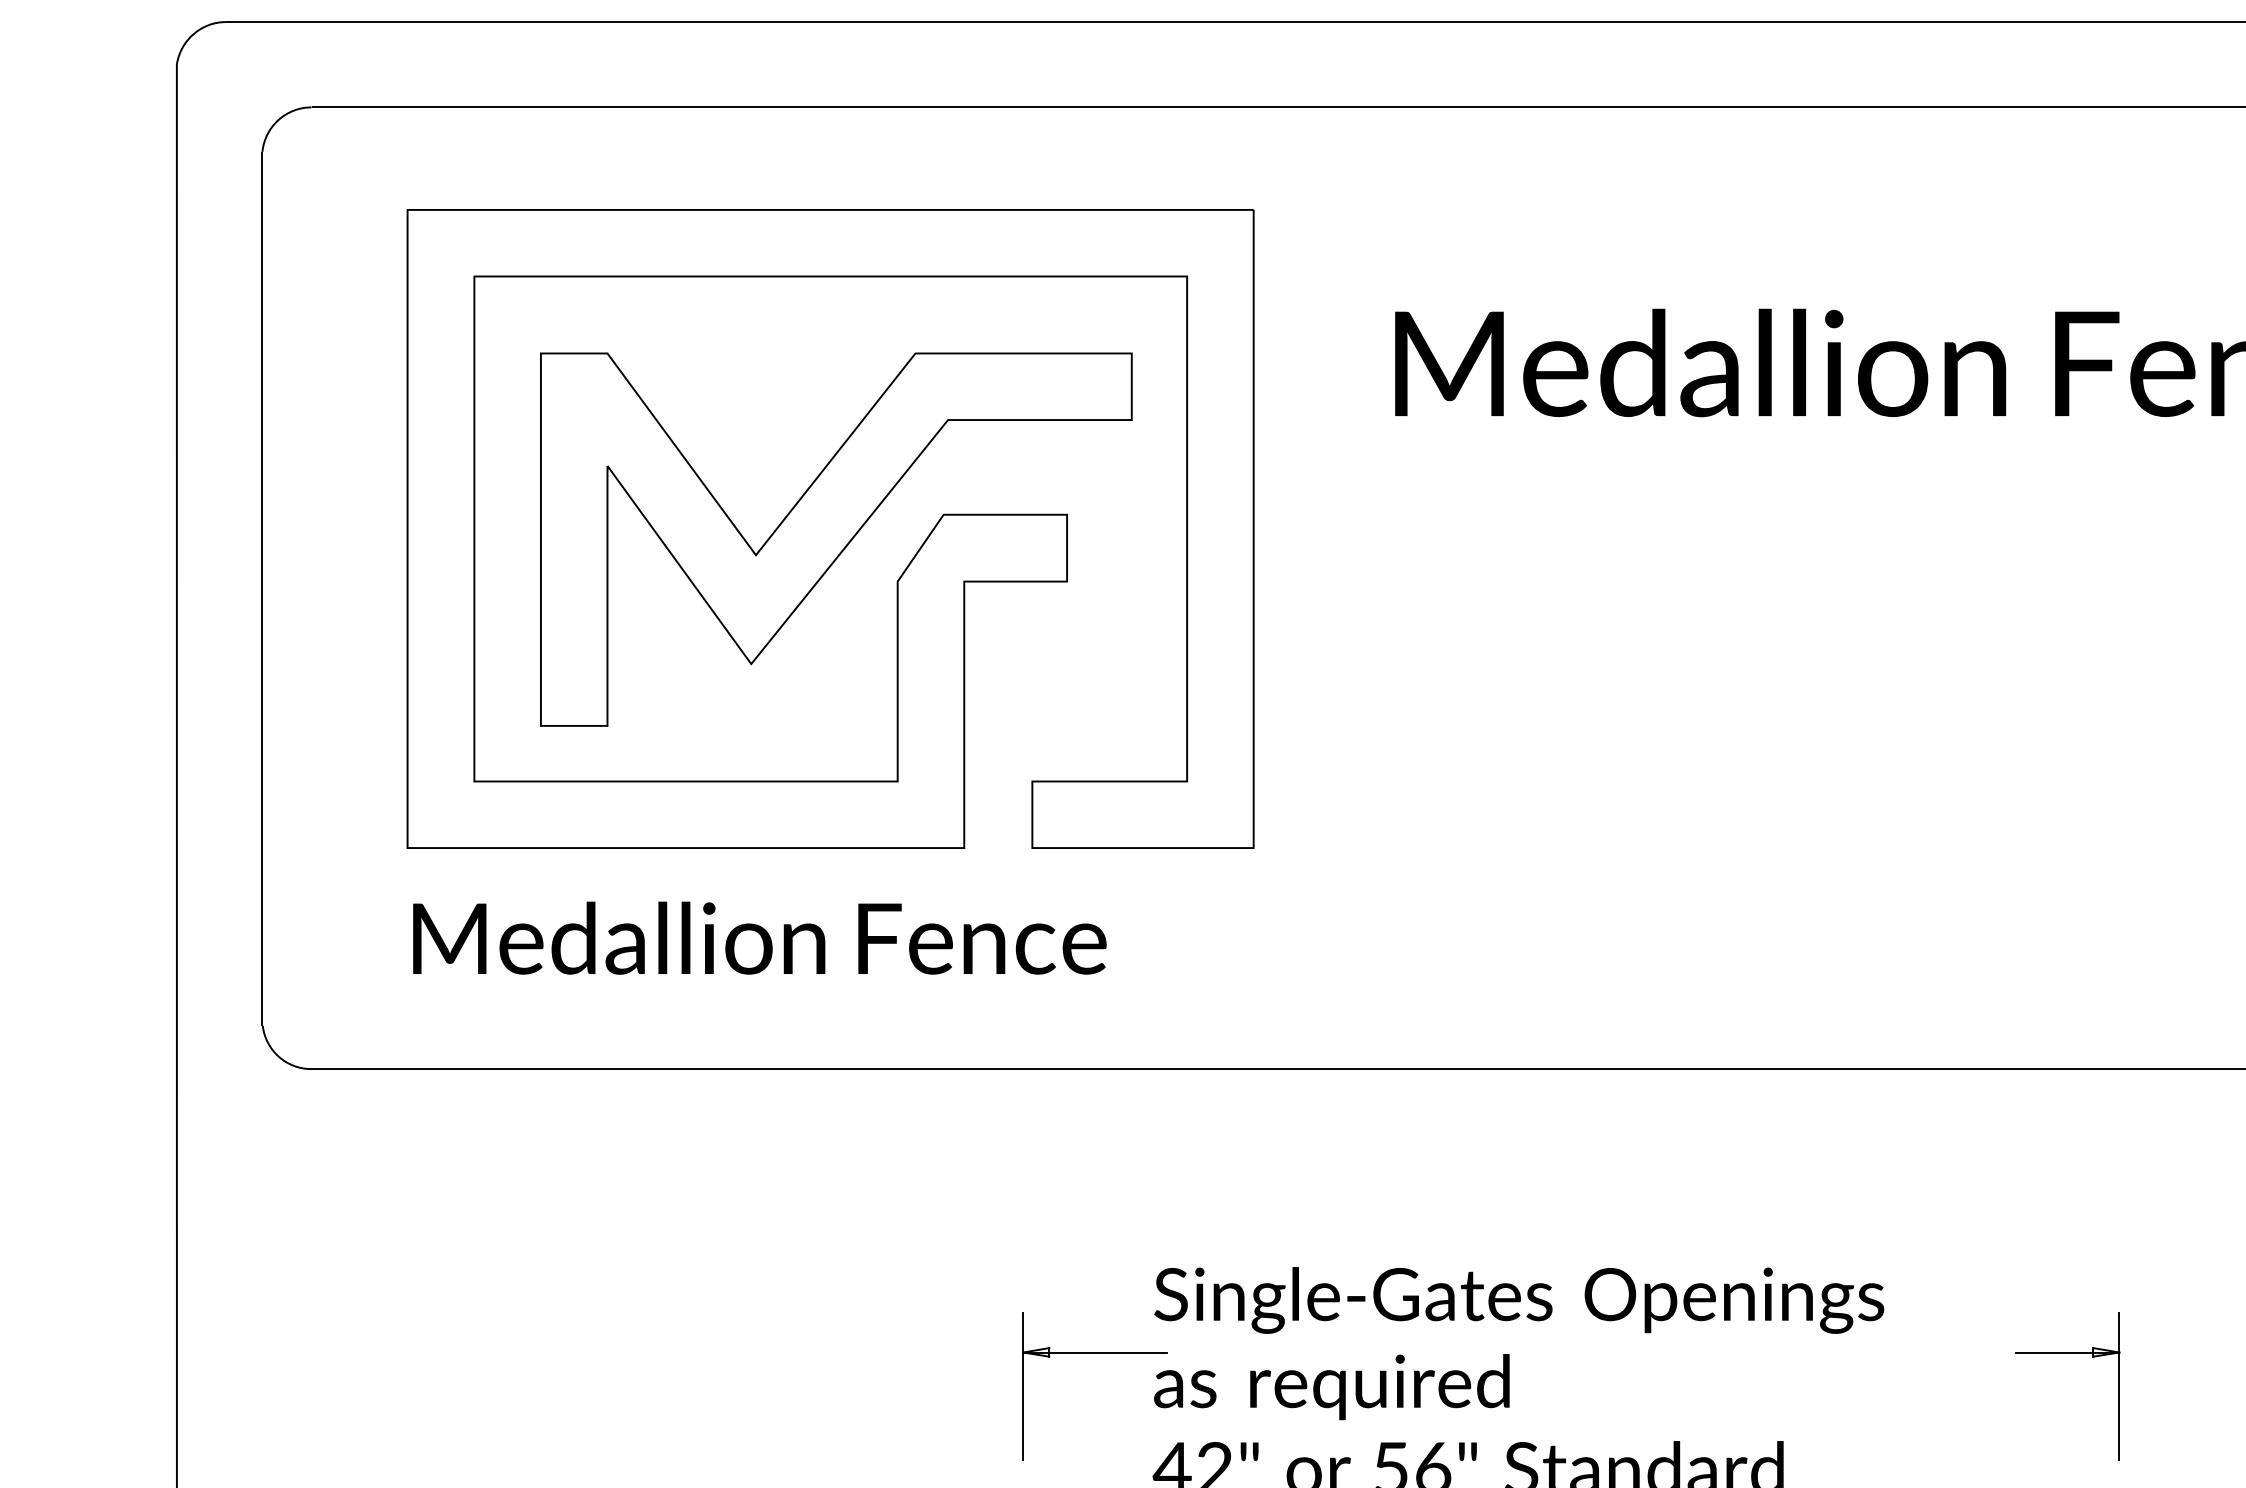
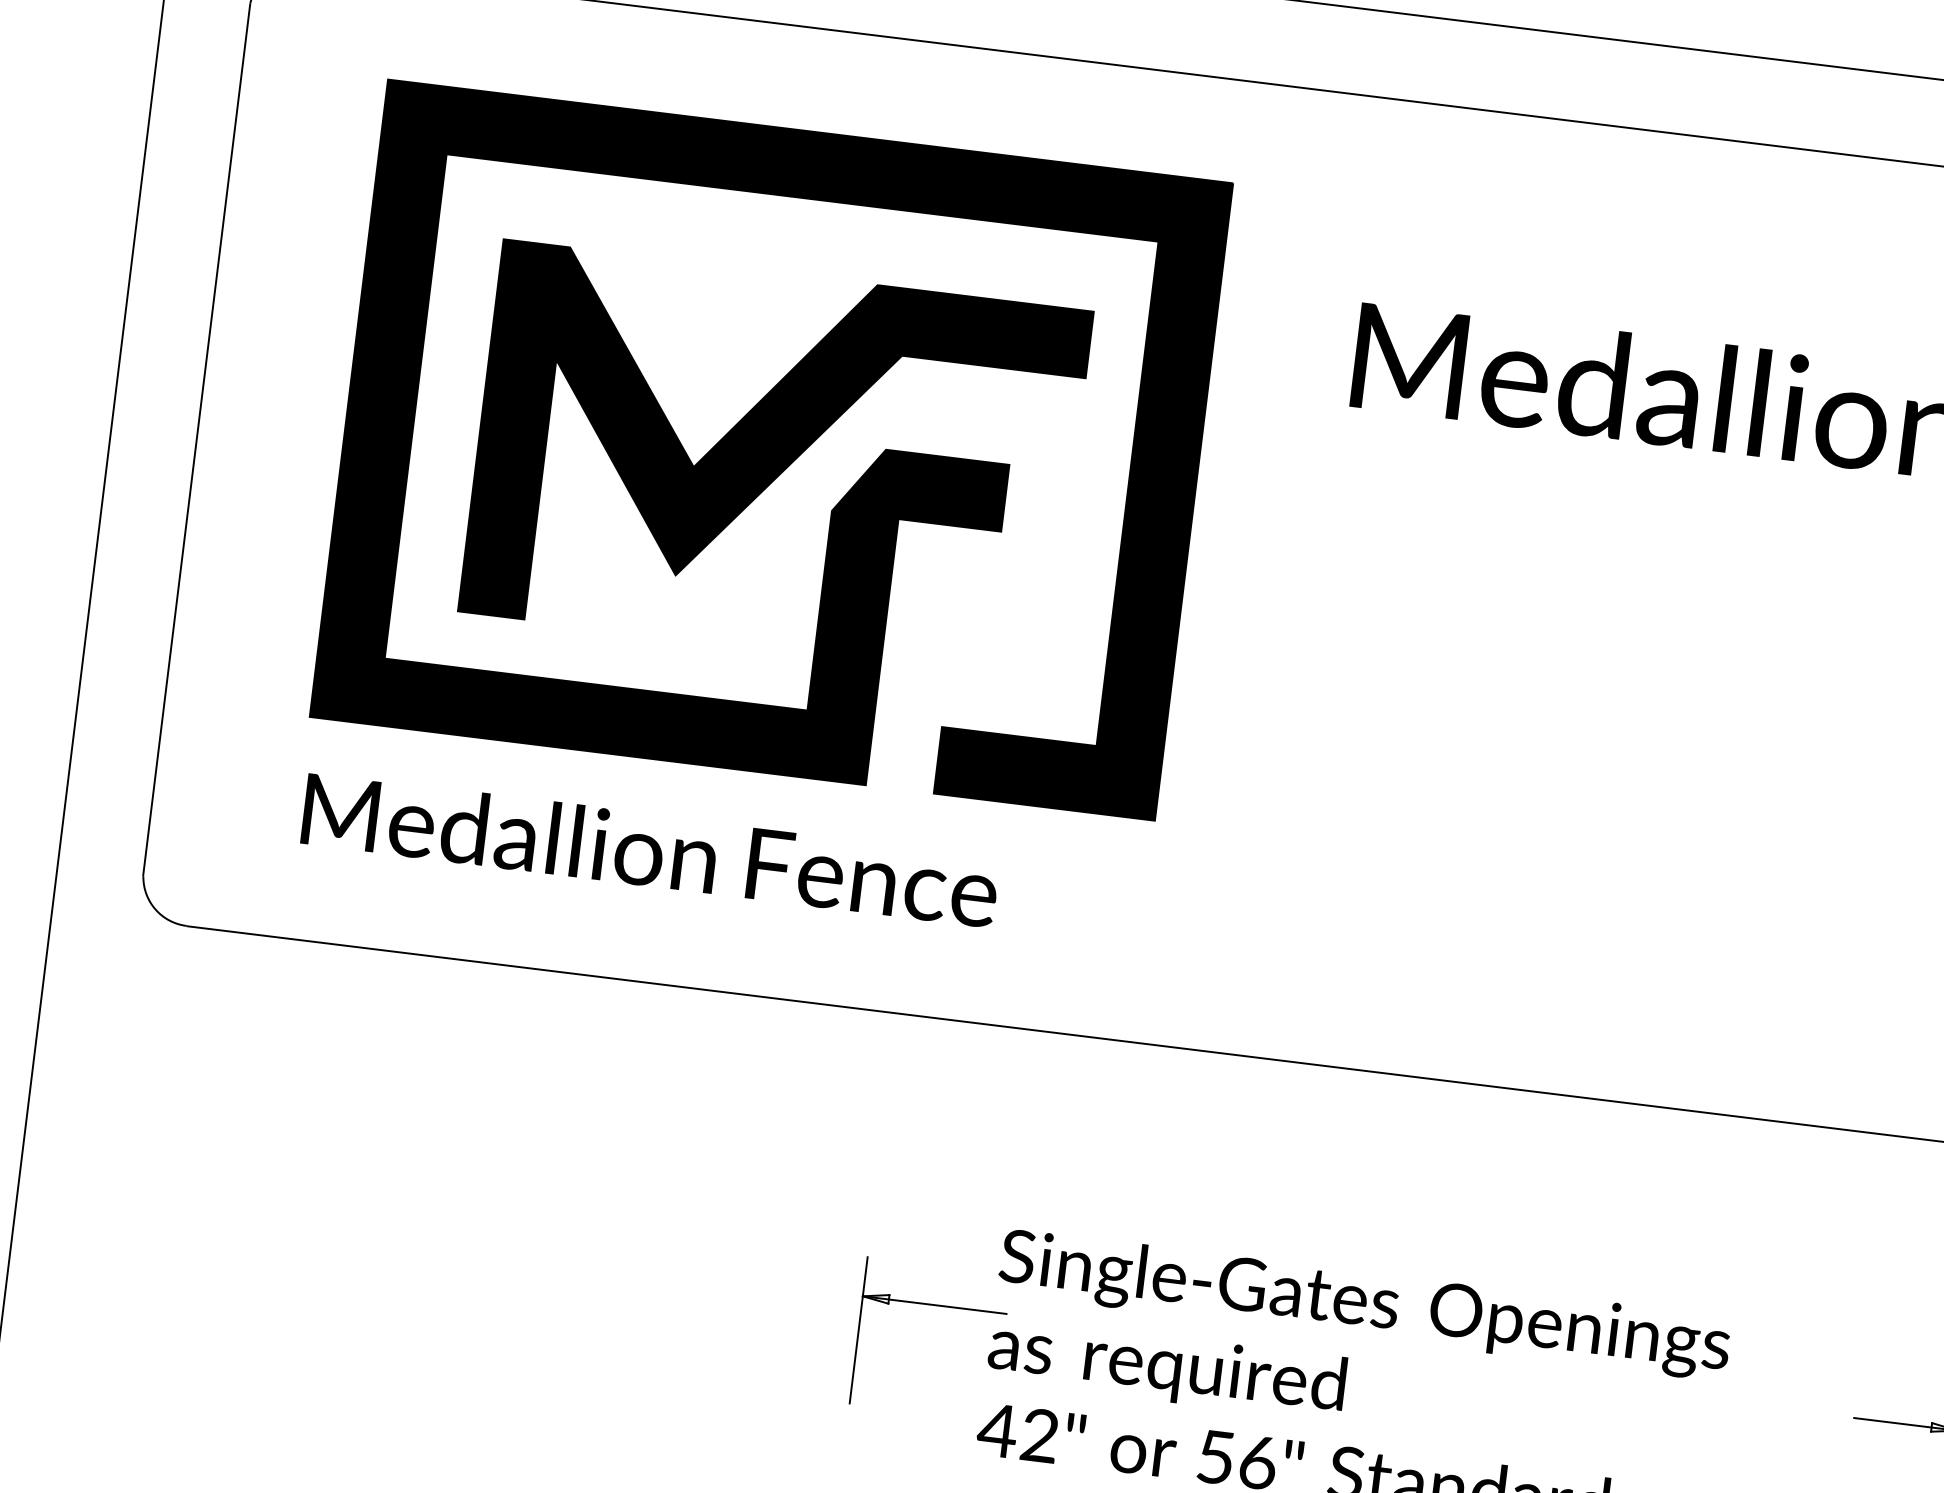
fill: (830, 528) -> (771, 449), added
fill: (835, 539) -> (775, 461), added

